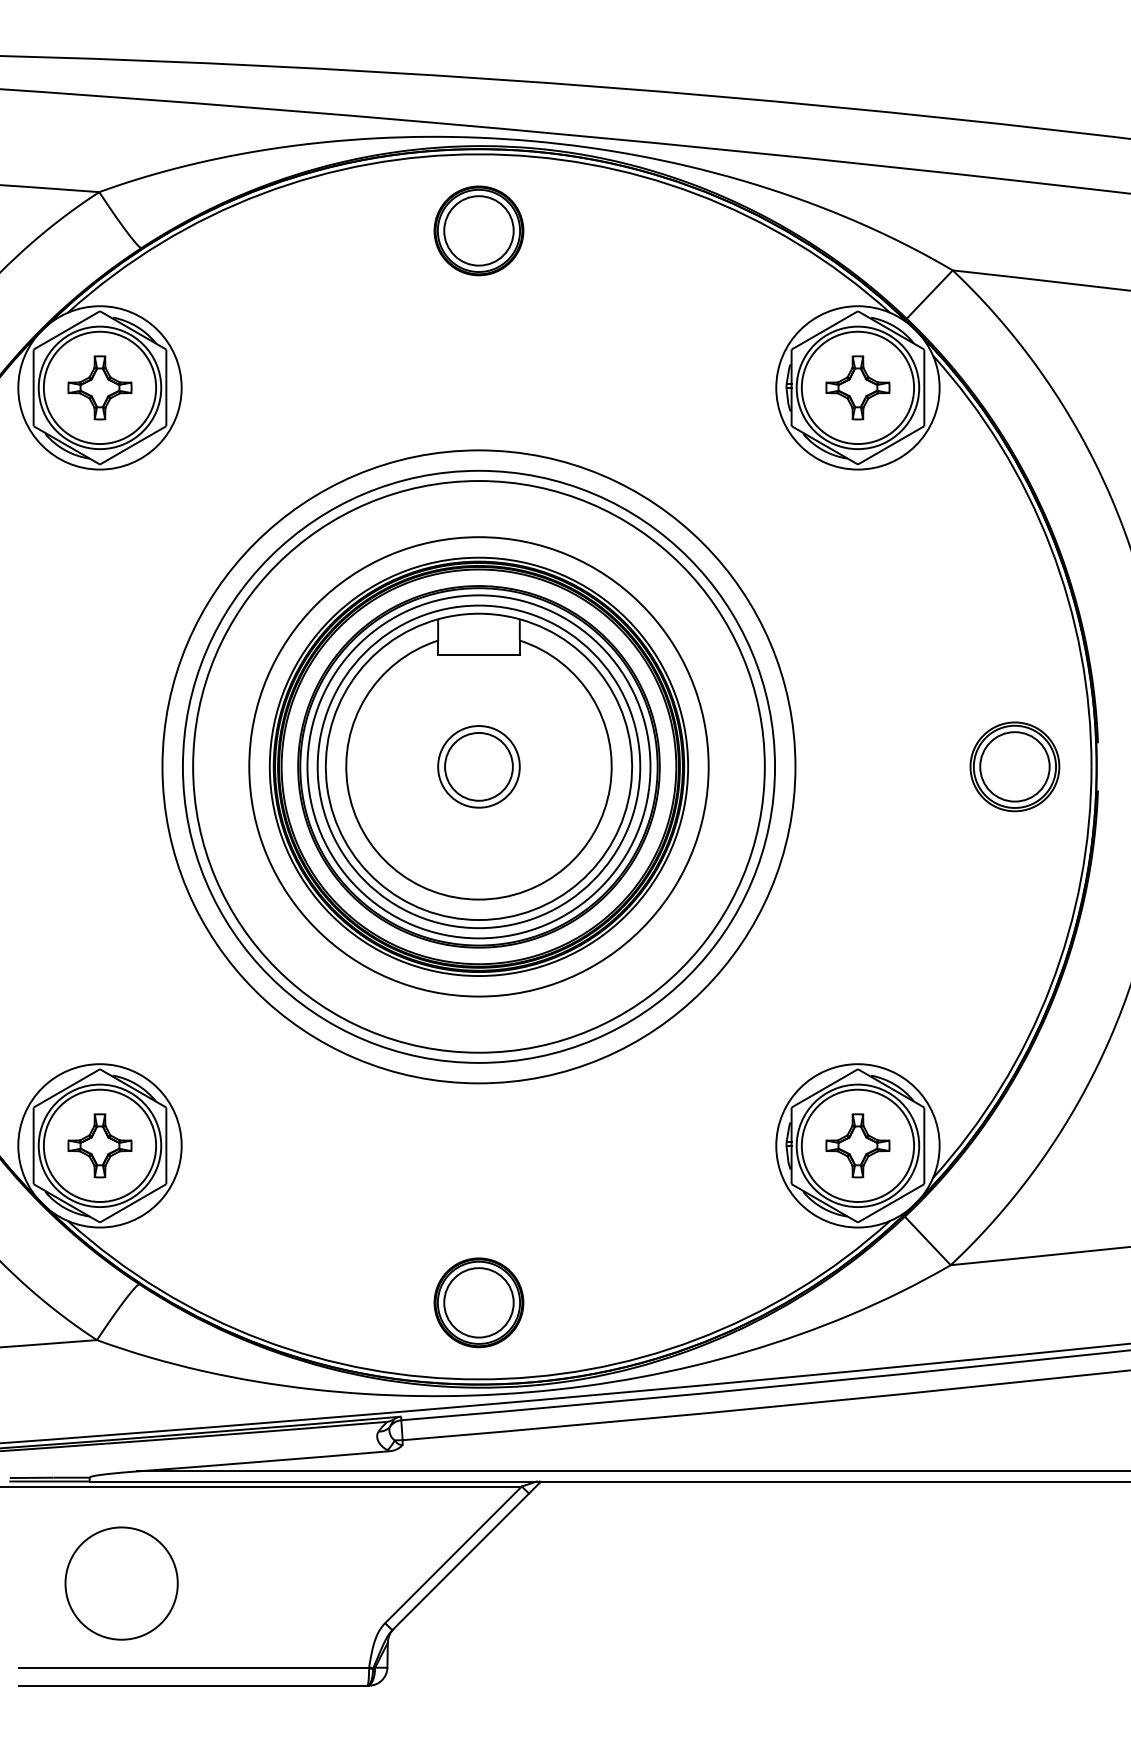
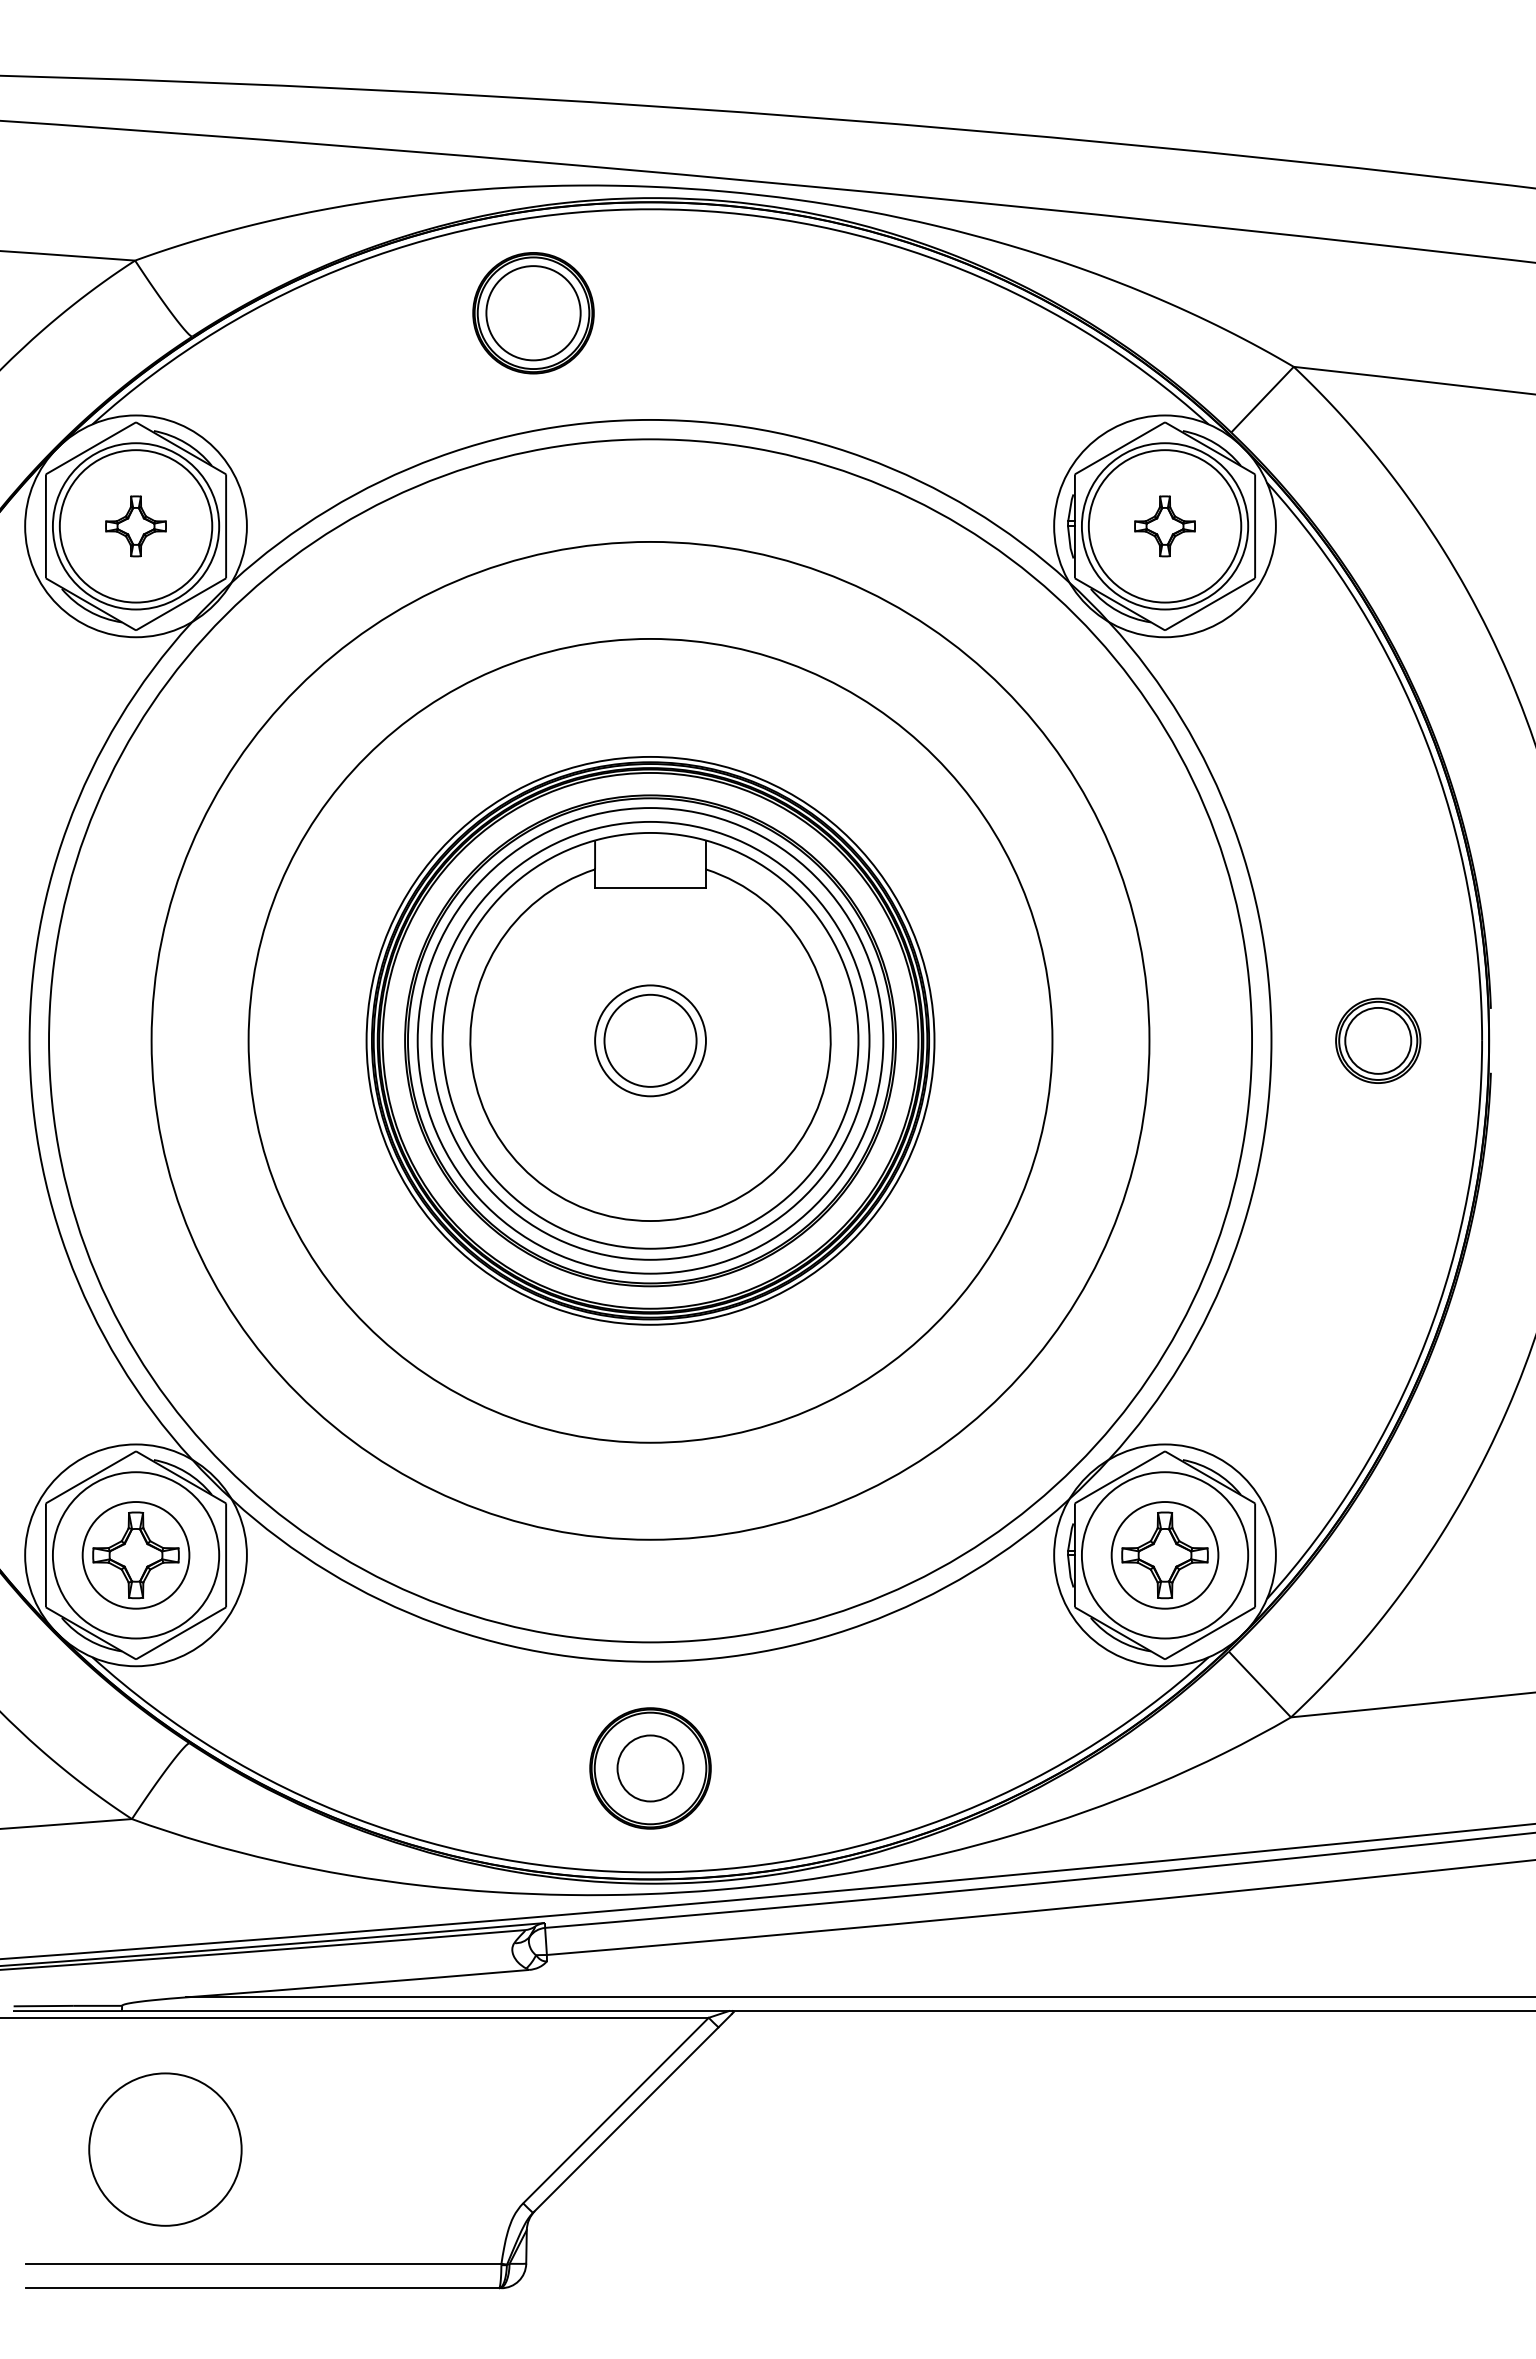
part: (478, 231) -> (533, 313), moved
part: (99, 388) -> (135, 526), size x0.7
part: (857, 388) -> (1164, 526), size x0.7
circle: (478, 766) -> (650, 1040), size x1.4
circle: (478, 766) -> (650, 1040), size x1.6
circle: (478, 766) -> (650, 1040), size x1.6
part: (1015, 766) -> (1378, 1040), size x0.7
circle: (99, 1145) -> (135, 1555), size x0.7
circle: (857, 1145) -> (1164, 1555), size x0.7
circle: (478, 1302) -> (650, 1768), size x0.7

